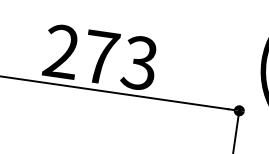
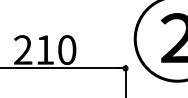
text: (121, 59) -> (56, 49), 273 -> 210

